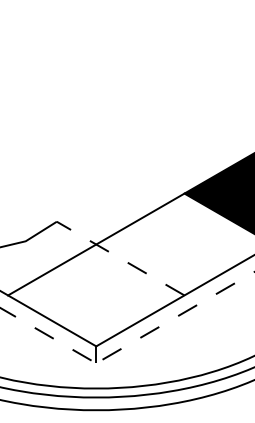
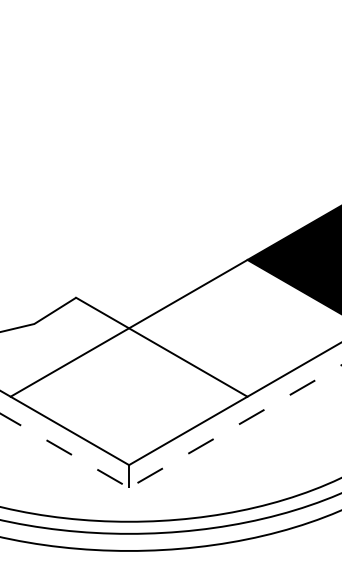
line: (120, 258) -> (161, 347), dashed -> solid

